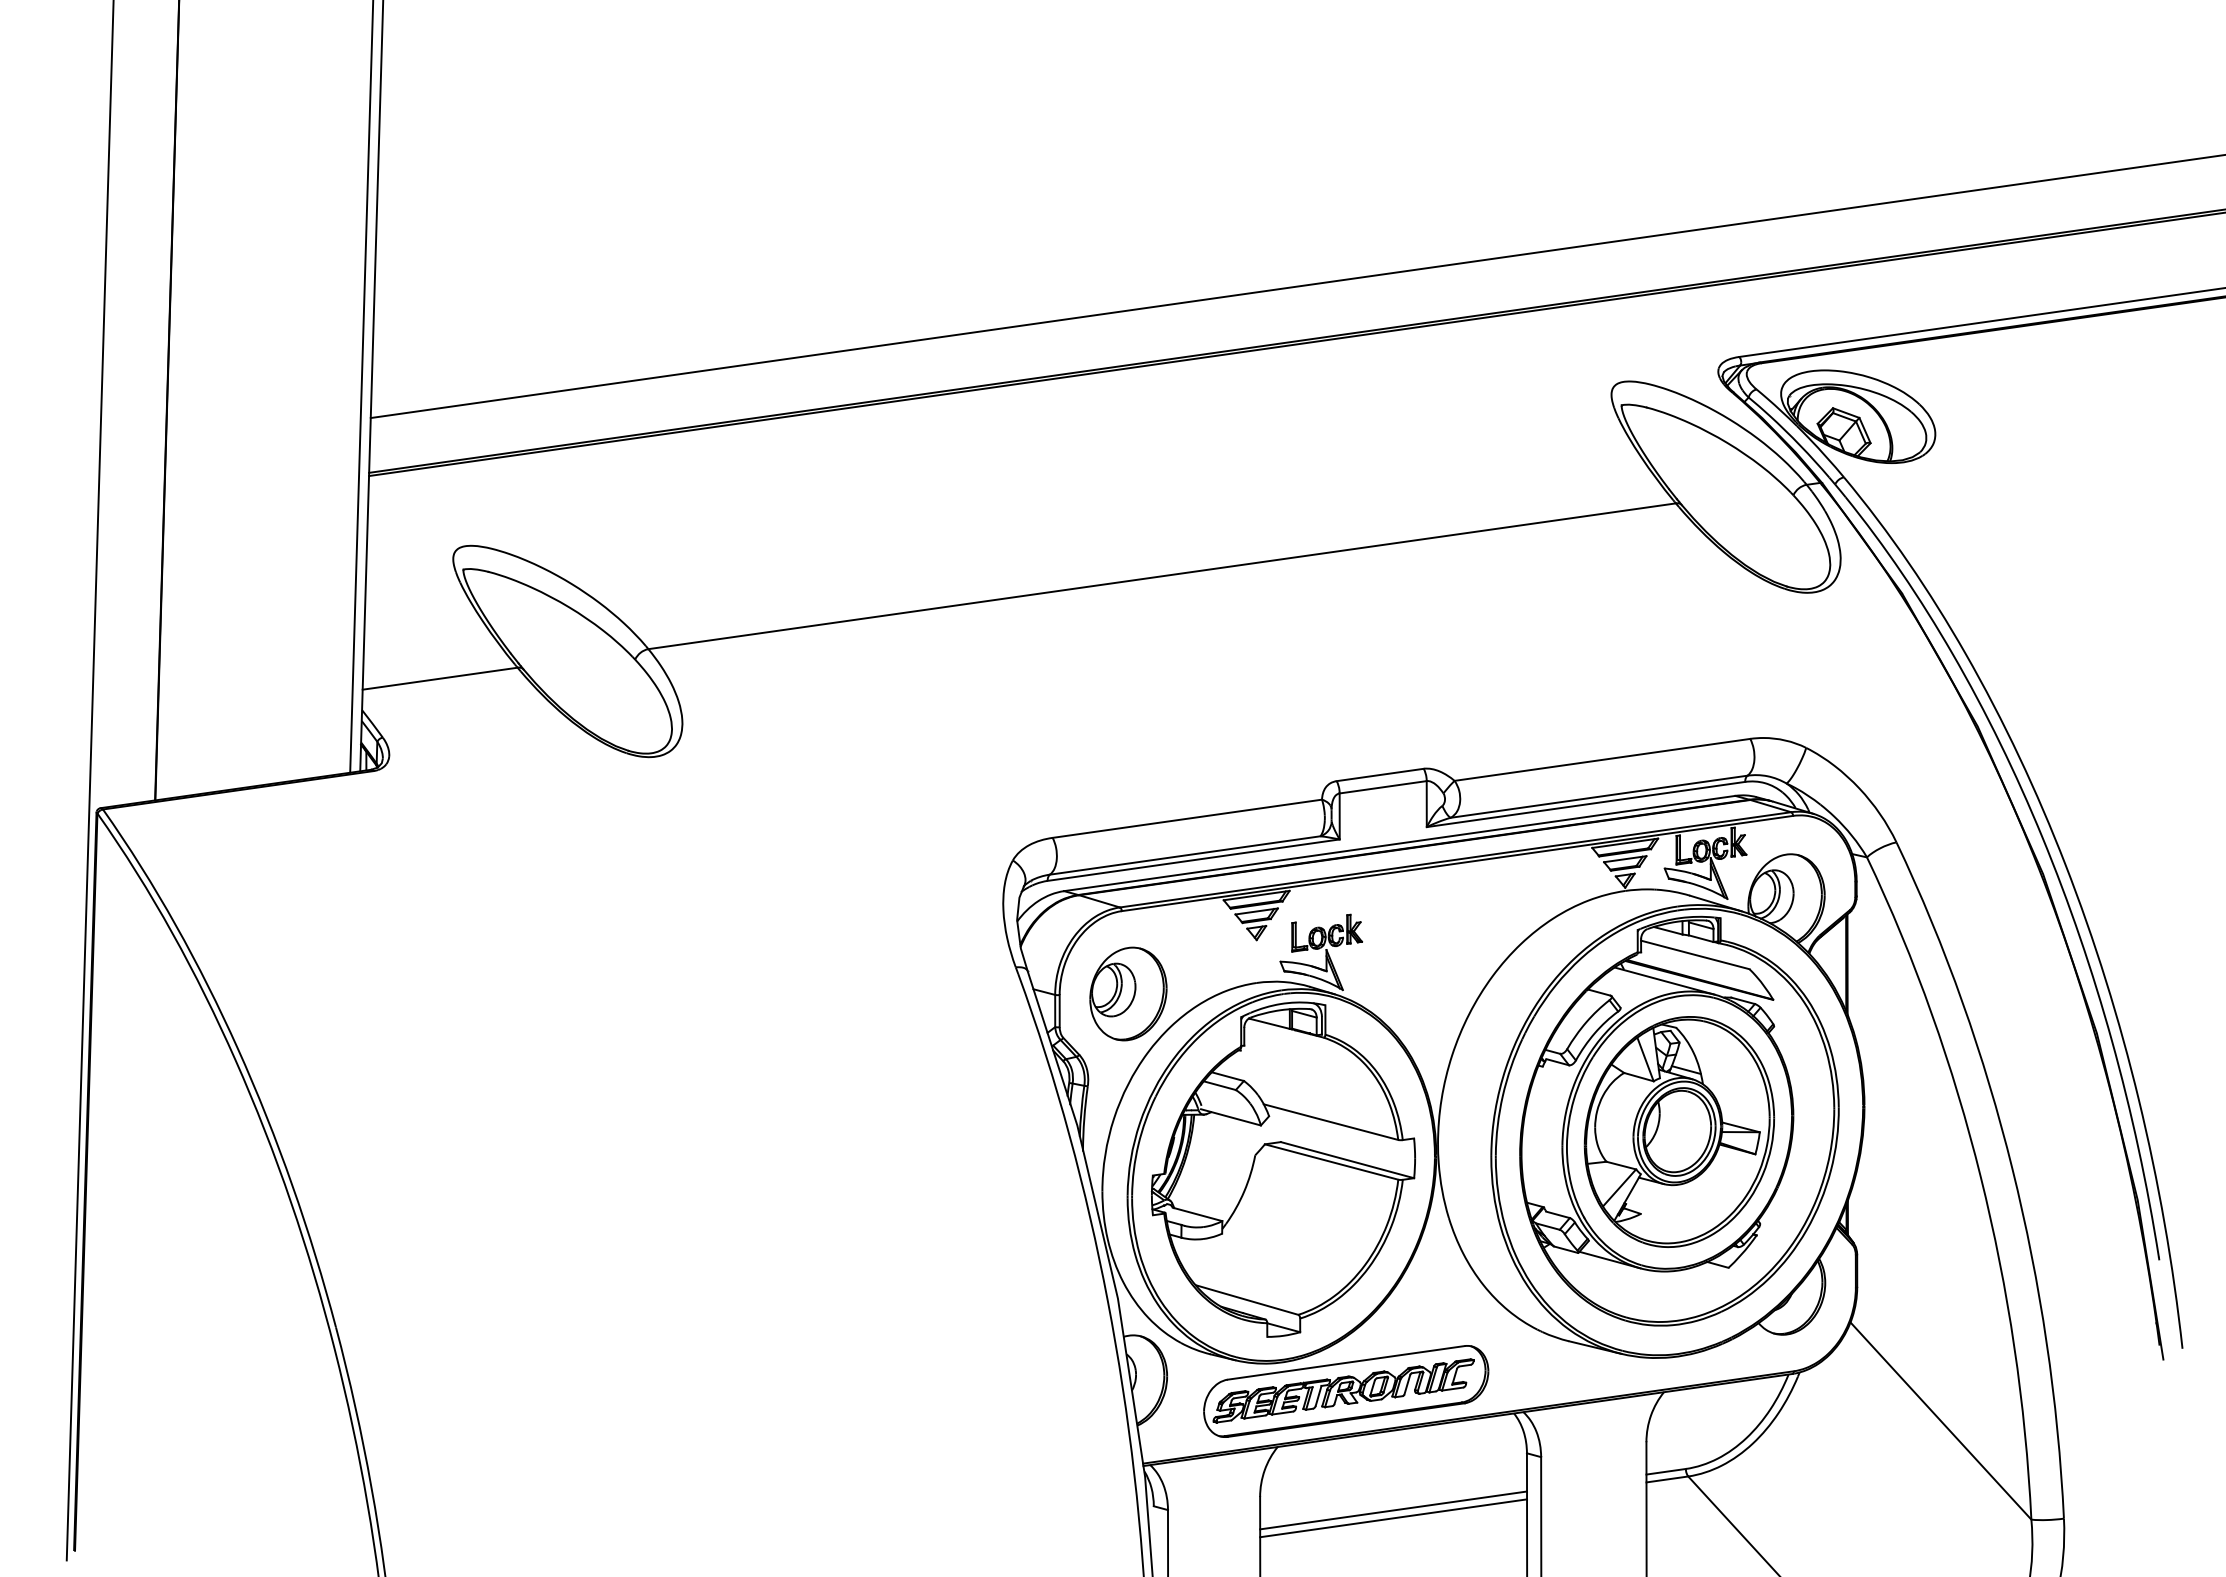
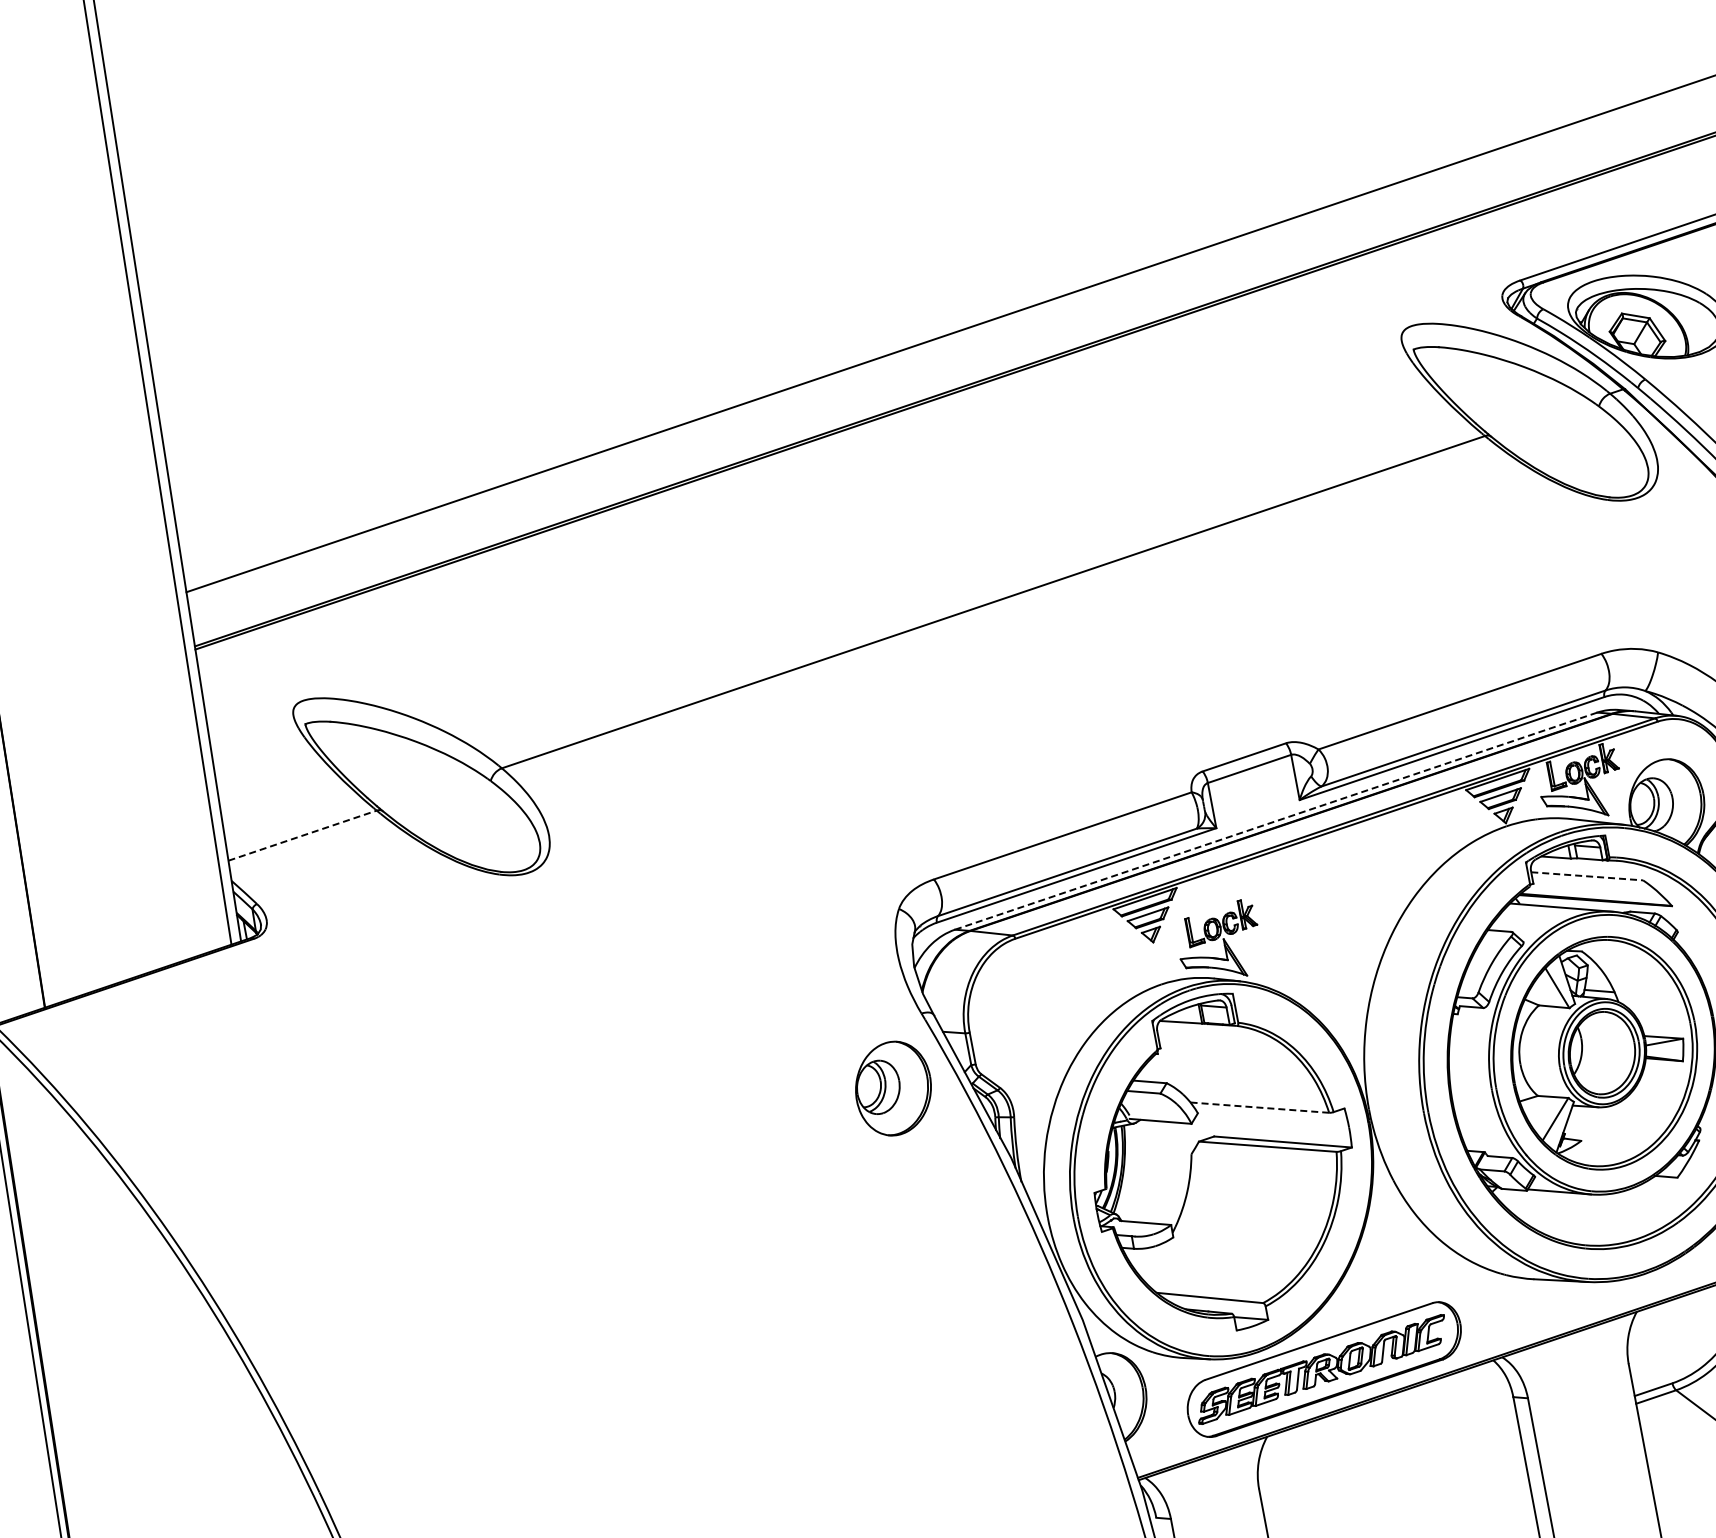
line: (440, 678) -> (302, 835), solid -> dashed
line: (1399, 843) -> (1275, 821), solid -> dashed
line: (1695, 955) -> (1587, 876), solid -> dashed
part: (1128, 993) -> (893, 1088), moved
line: (1330, 1122) -> (1259, 1108), solid -> dashed
line: (1393, 1510) -> (1392, 1477), removed
line: (1393, 1518) -> (1394, 1485), removed

